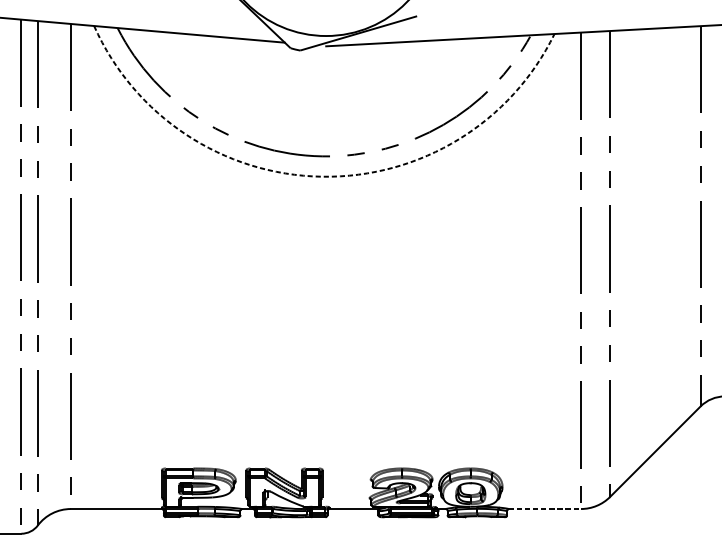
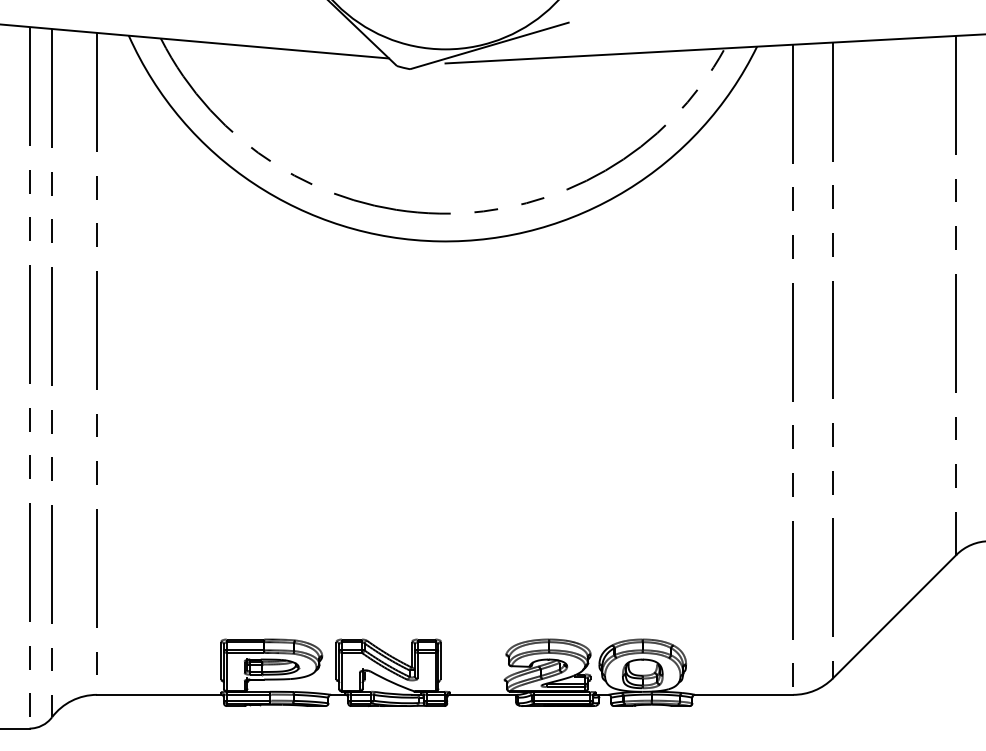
arc: (321, 176) -> (439, 241), dashed -> solid
line: (545, 508) -> (744, 694), dashed -> solid

